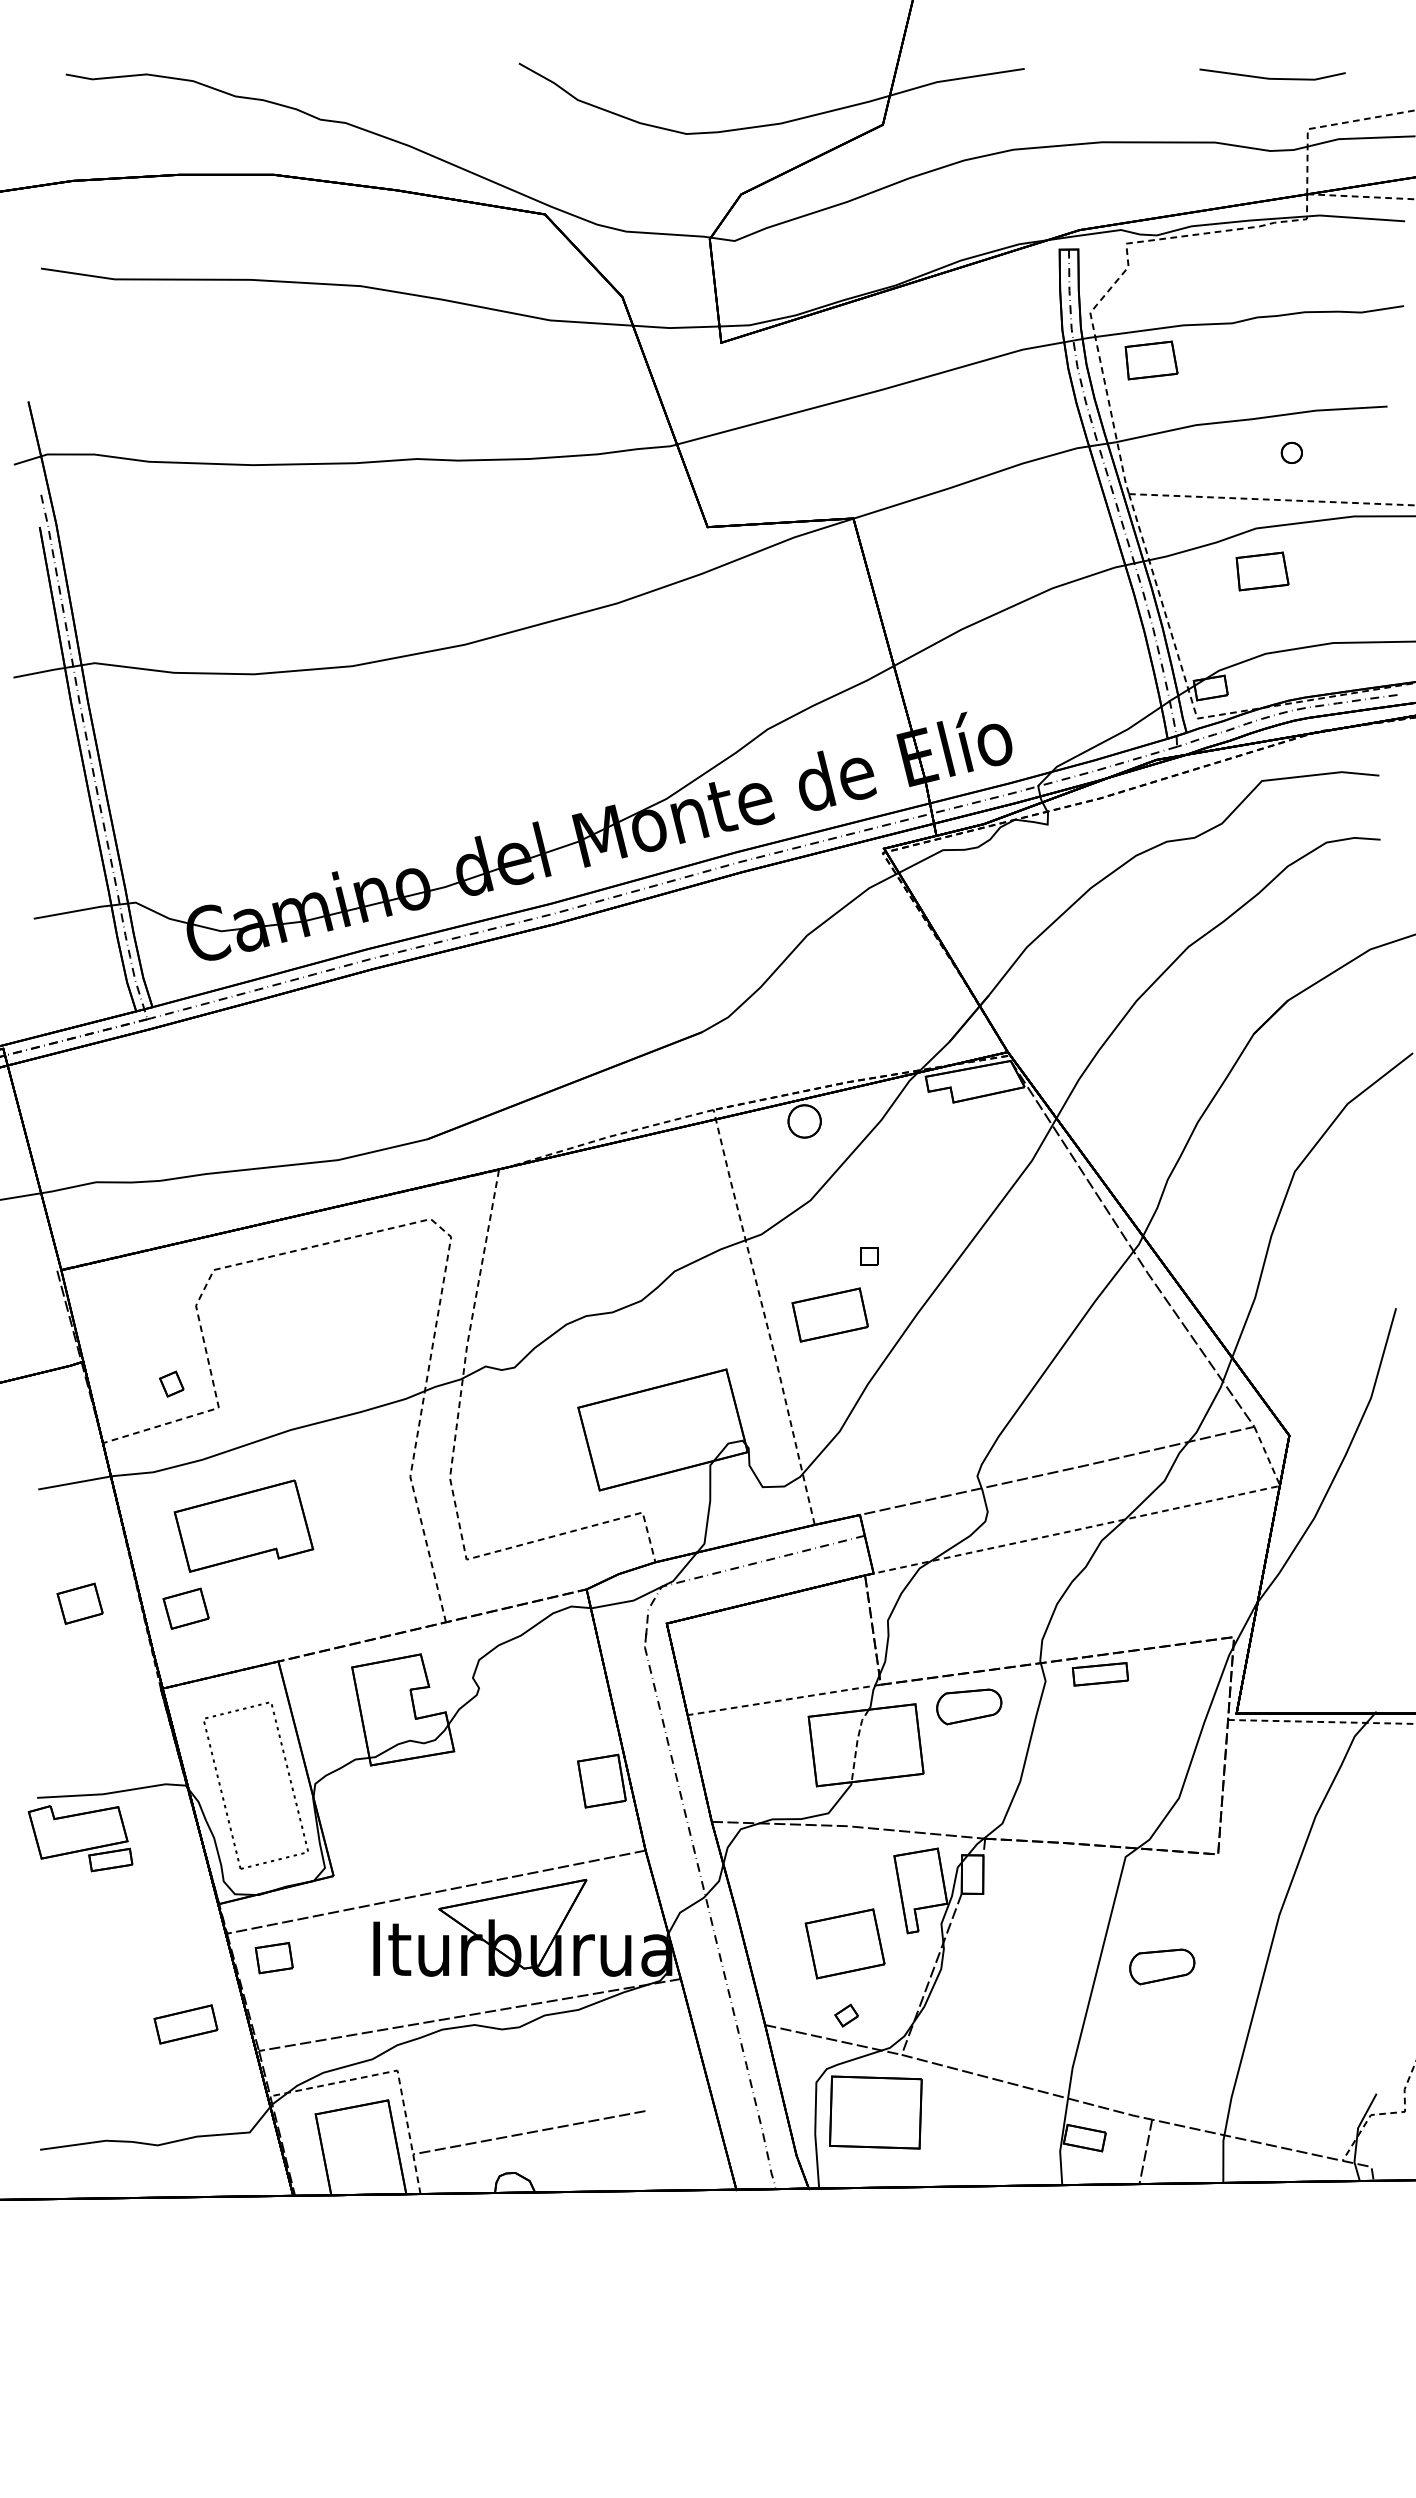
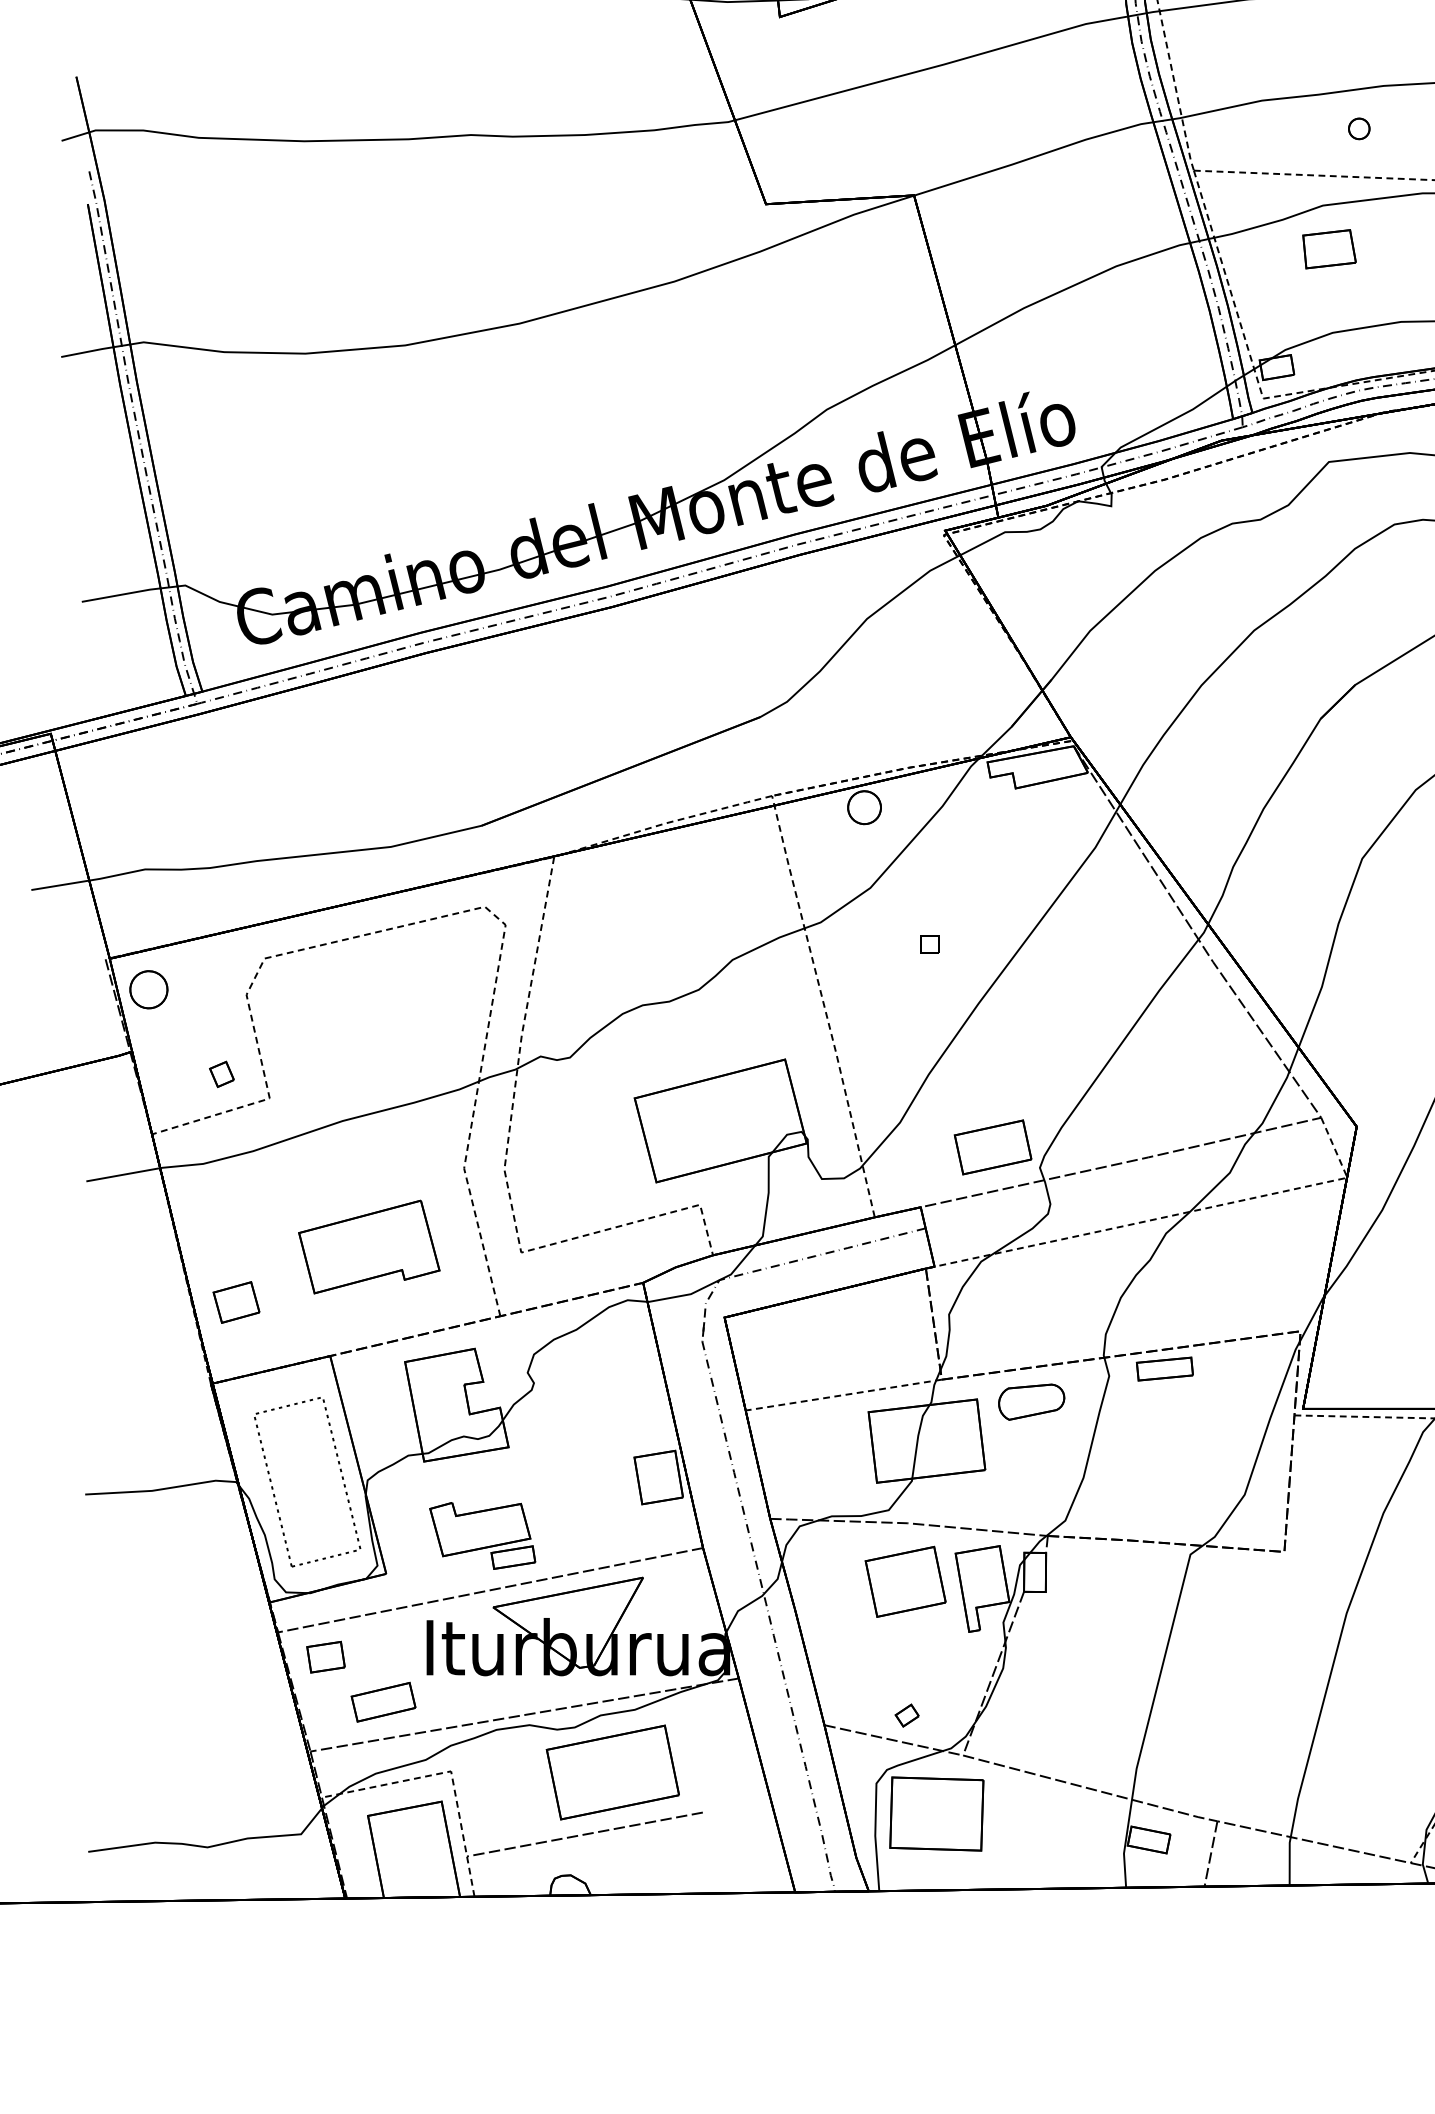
part: (1151, 360) -> (1216, 35), removed
part: (99, 1300) -> (148, 989), added
part: (829, 1314) -> (992, 1146), moved
part: (243, 1525) -> (368, 1246), moved
part: (79, 1603) -> (128, 1297), removed
line: (857, 1743) -> (918, 1439), dashed -> solid
part: (80, 1838) -> (482, 1535), moved
part: (844, 1943) -> (905, 1581), moved
part: (1162, 1966) -> (1227, 1665), removed
part: (185, 2024) -> (383, 1702), moved
part: (556, 2071) -> (612, 1772), added

